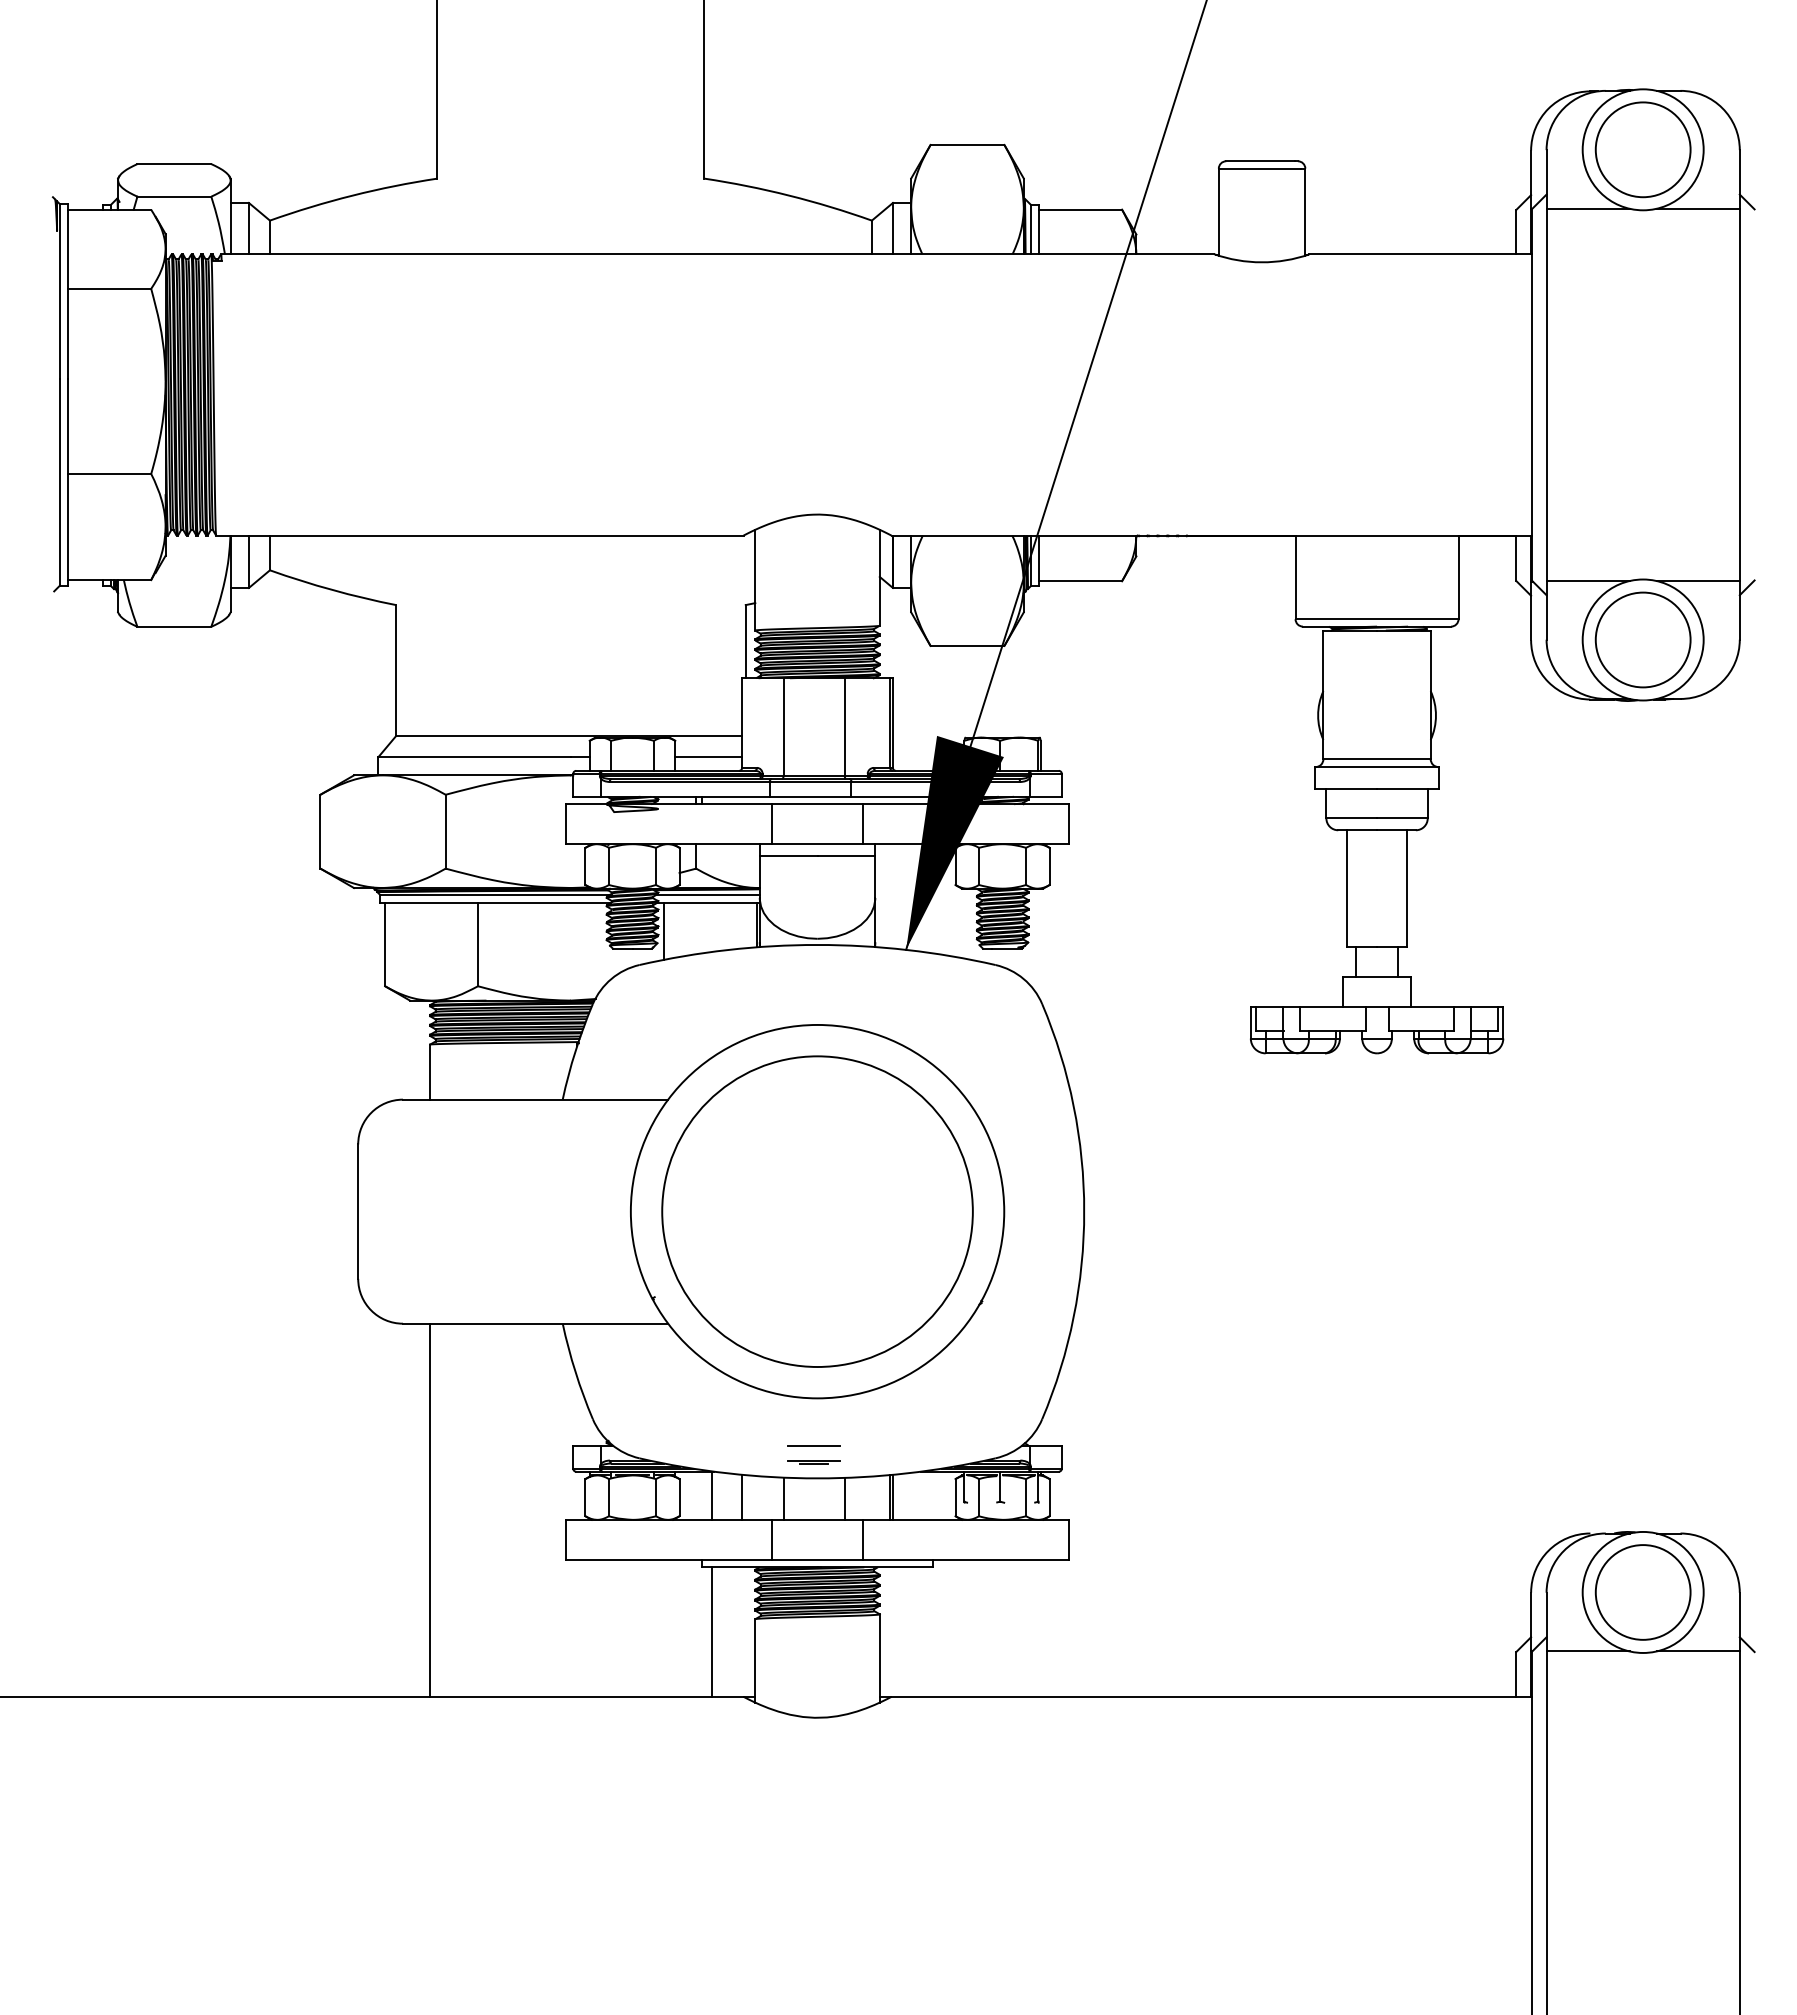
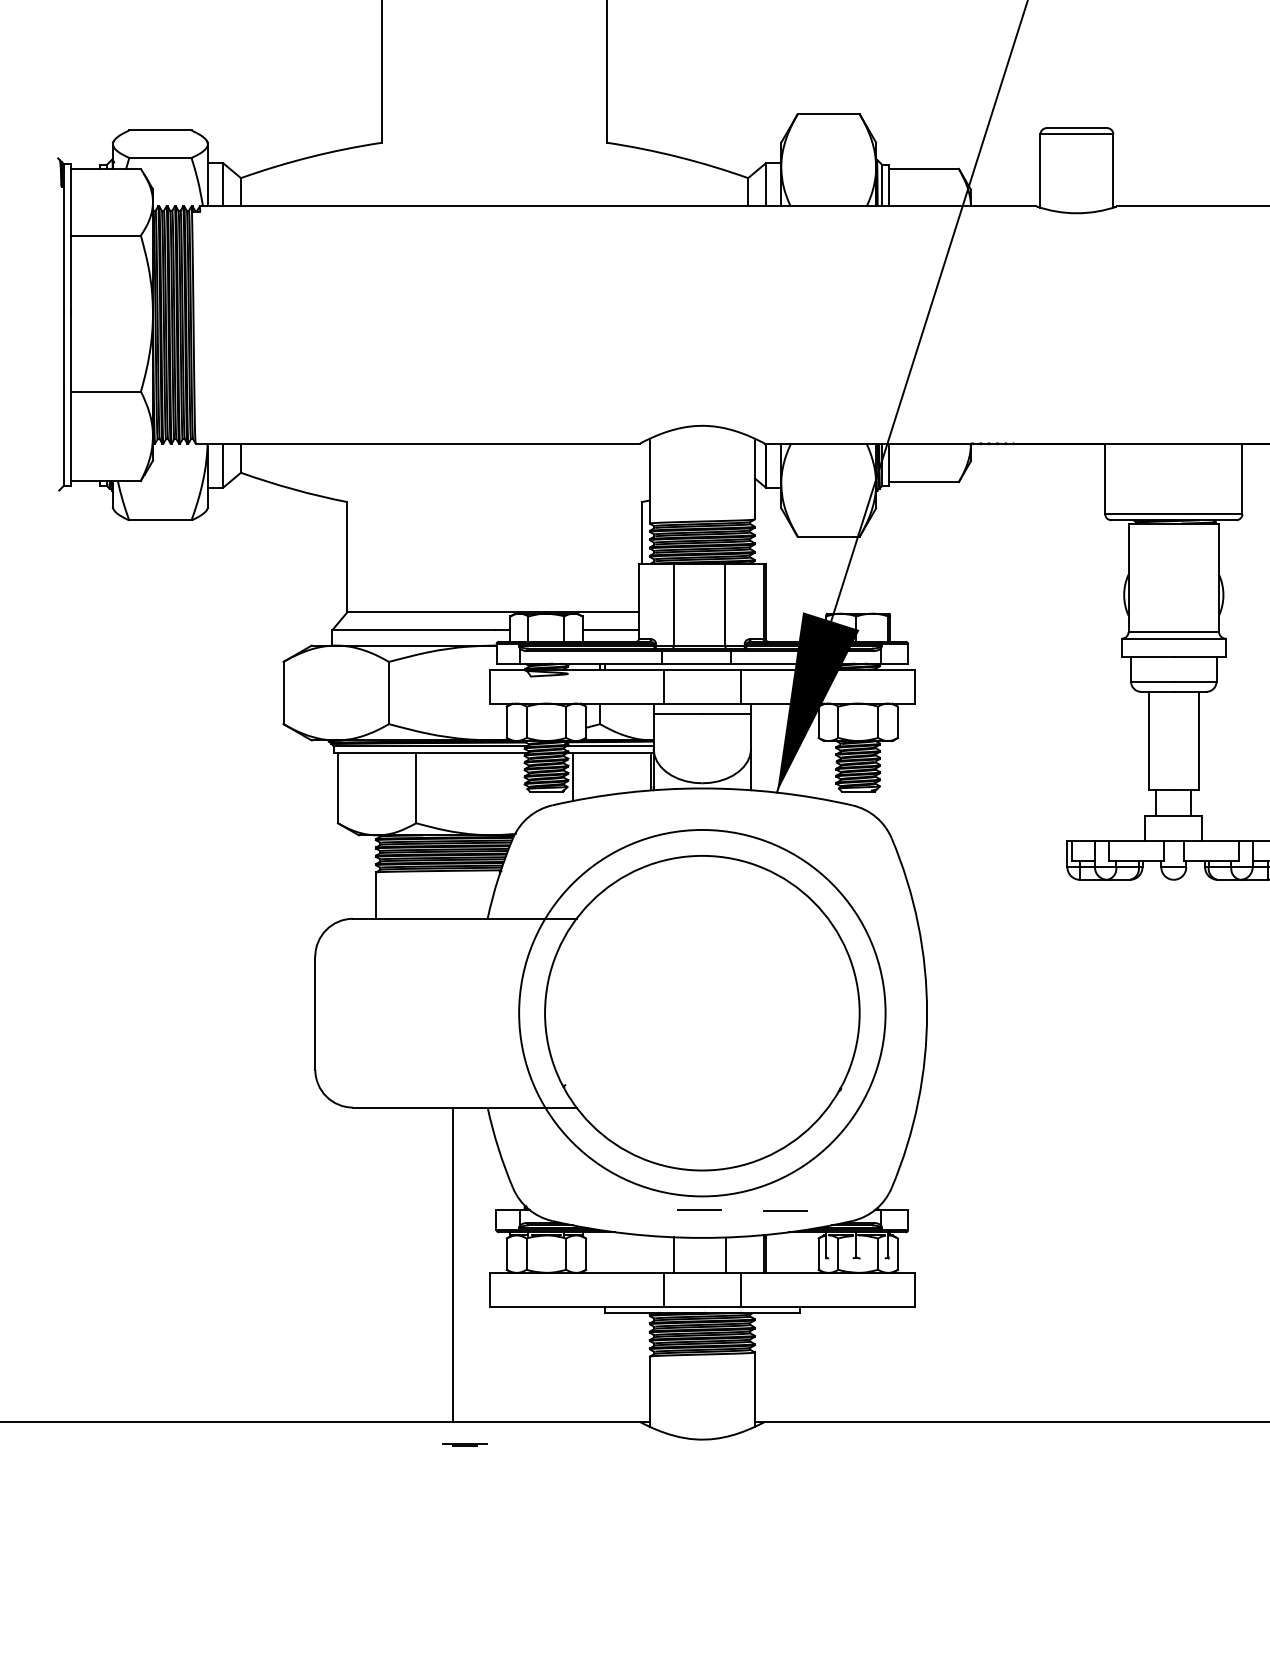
circle: (817, 1211) -> (702, 1013), size x1.4
line: (915, 1446) -> (784, 1211), added
line: (813, 1461) -> (464, 1444), moved
line: (711, 1495) -> (613, 1252), removed
line: (742, 1496) -> (639, 1253), removed
line: (430, 1509) -> (453, 1264), moved
line: (711, 1631) -> (613, 1366), removed

